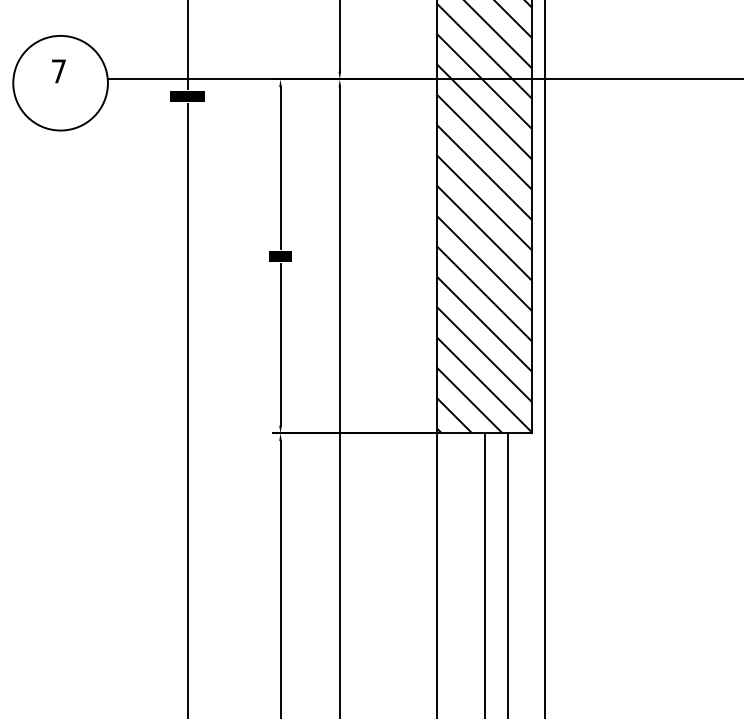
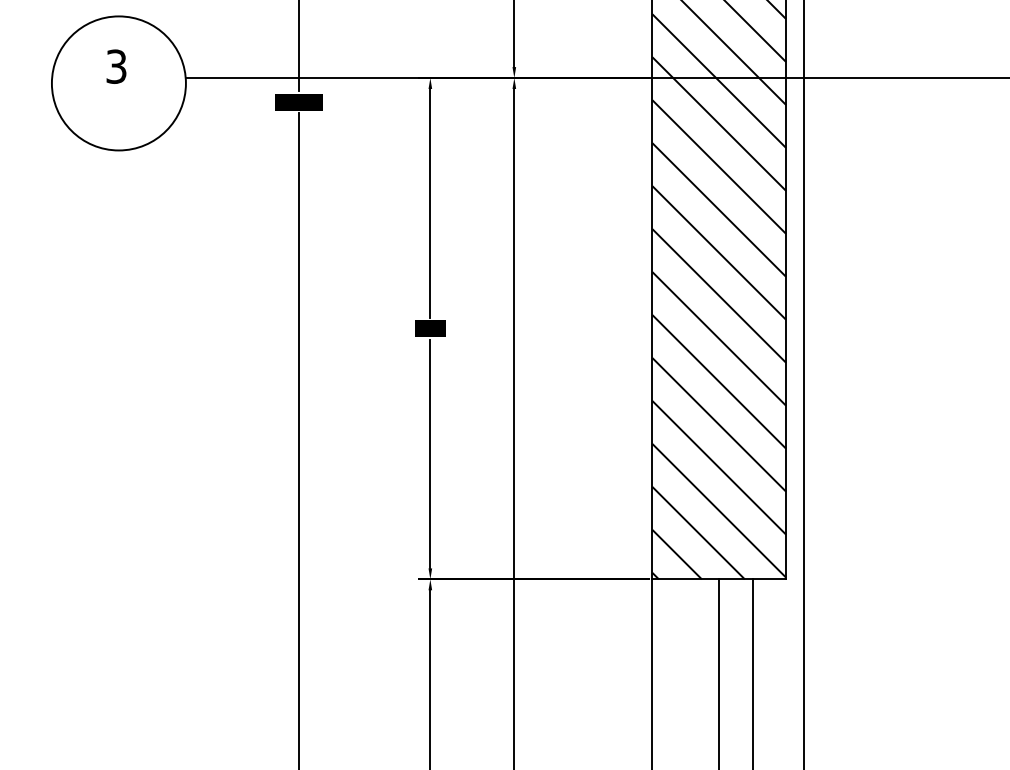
text: (58, 71) -> (115, 66), 7 -> 3

